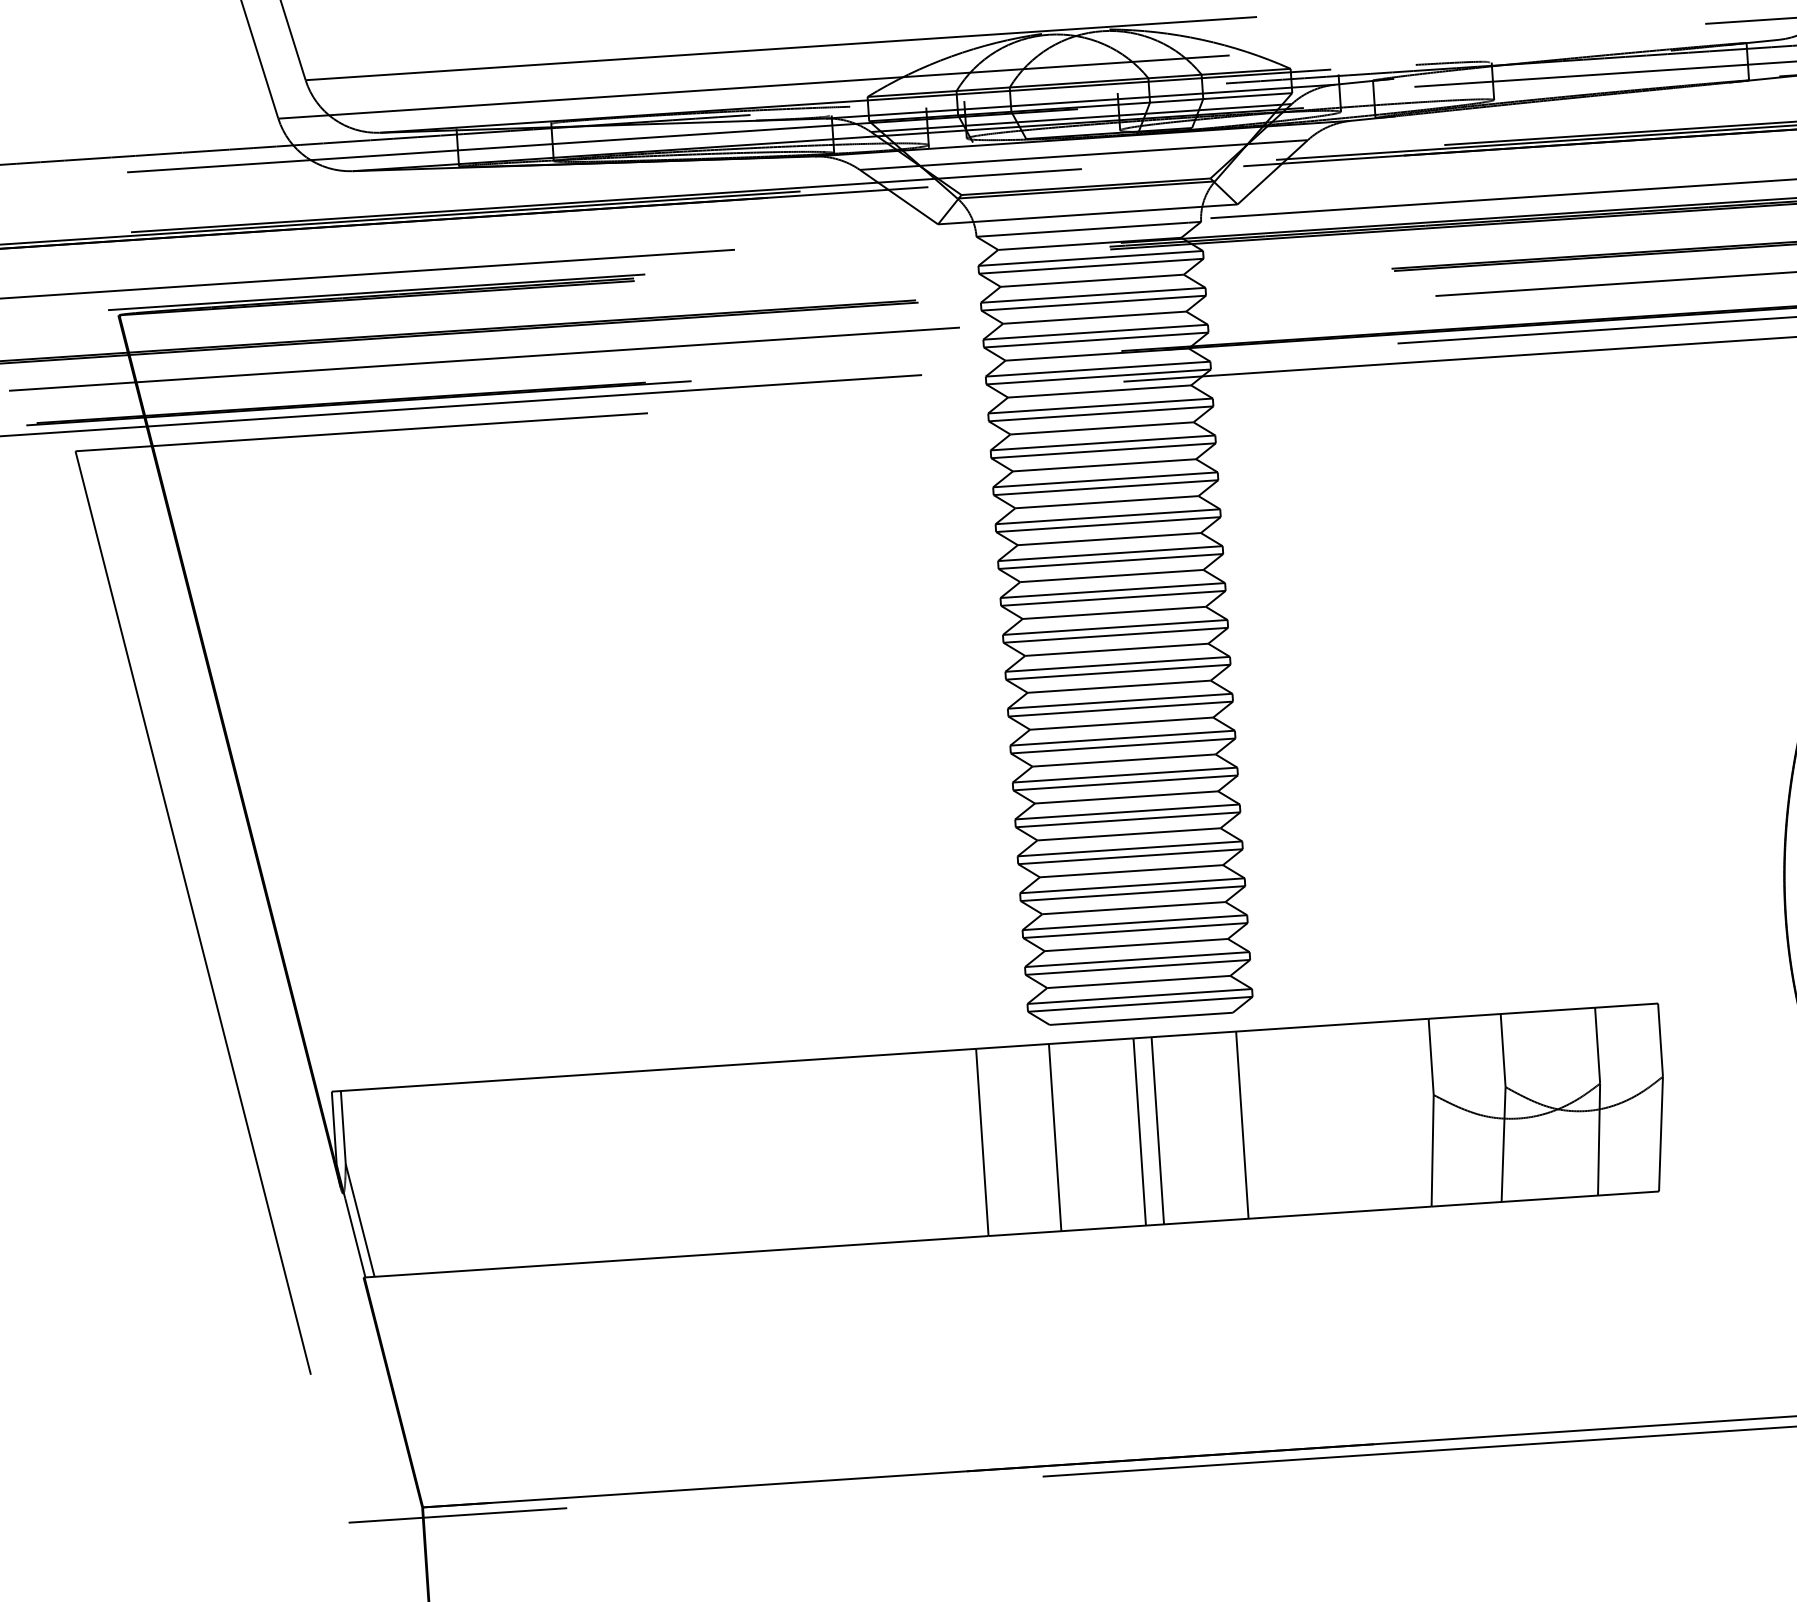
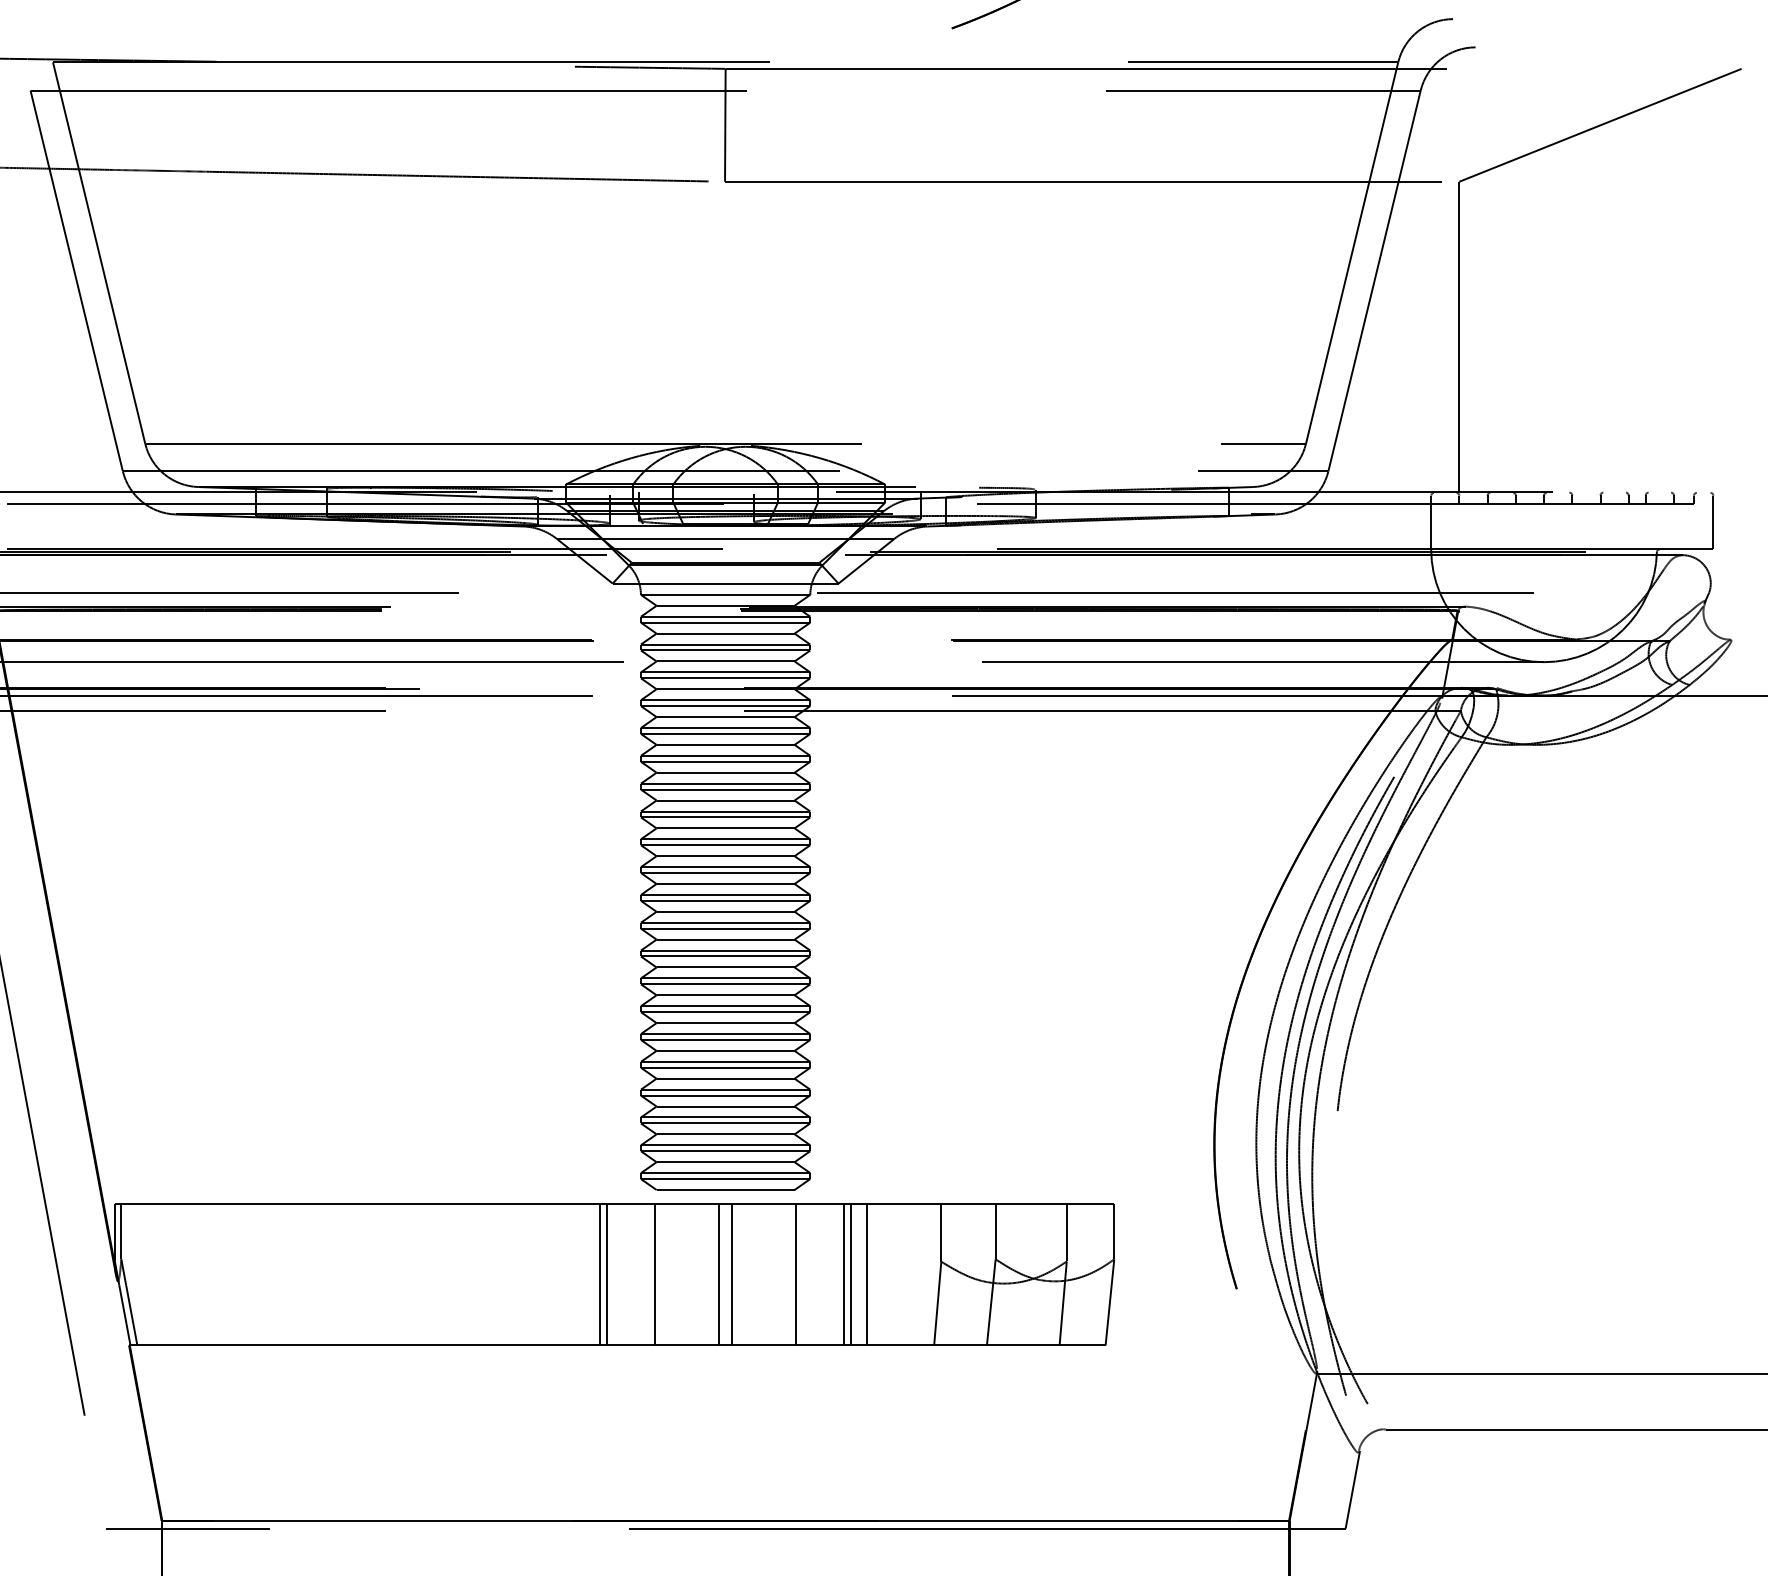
line: (1335, 1118) -> (866, 1274), added
line: (1315, 1119) -> (851, 1274), added
line: (1306, 1120) -> (844, 1274), added
line: (990, 1141) -> (606, 1274), added

